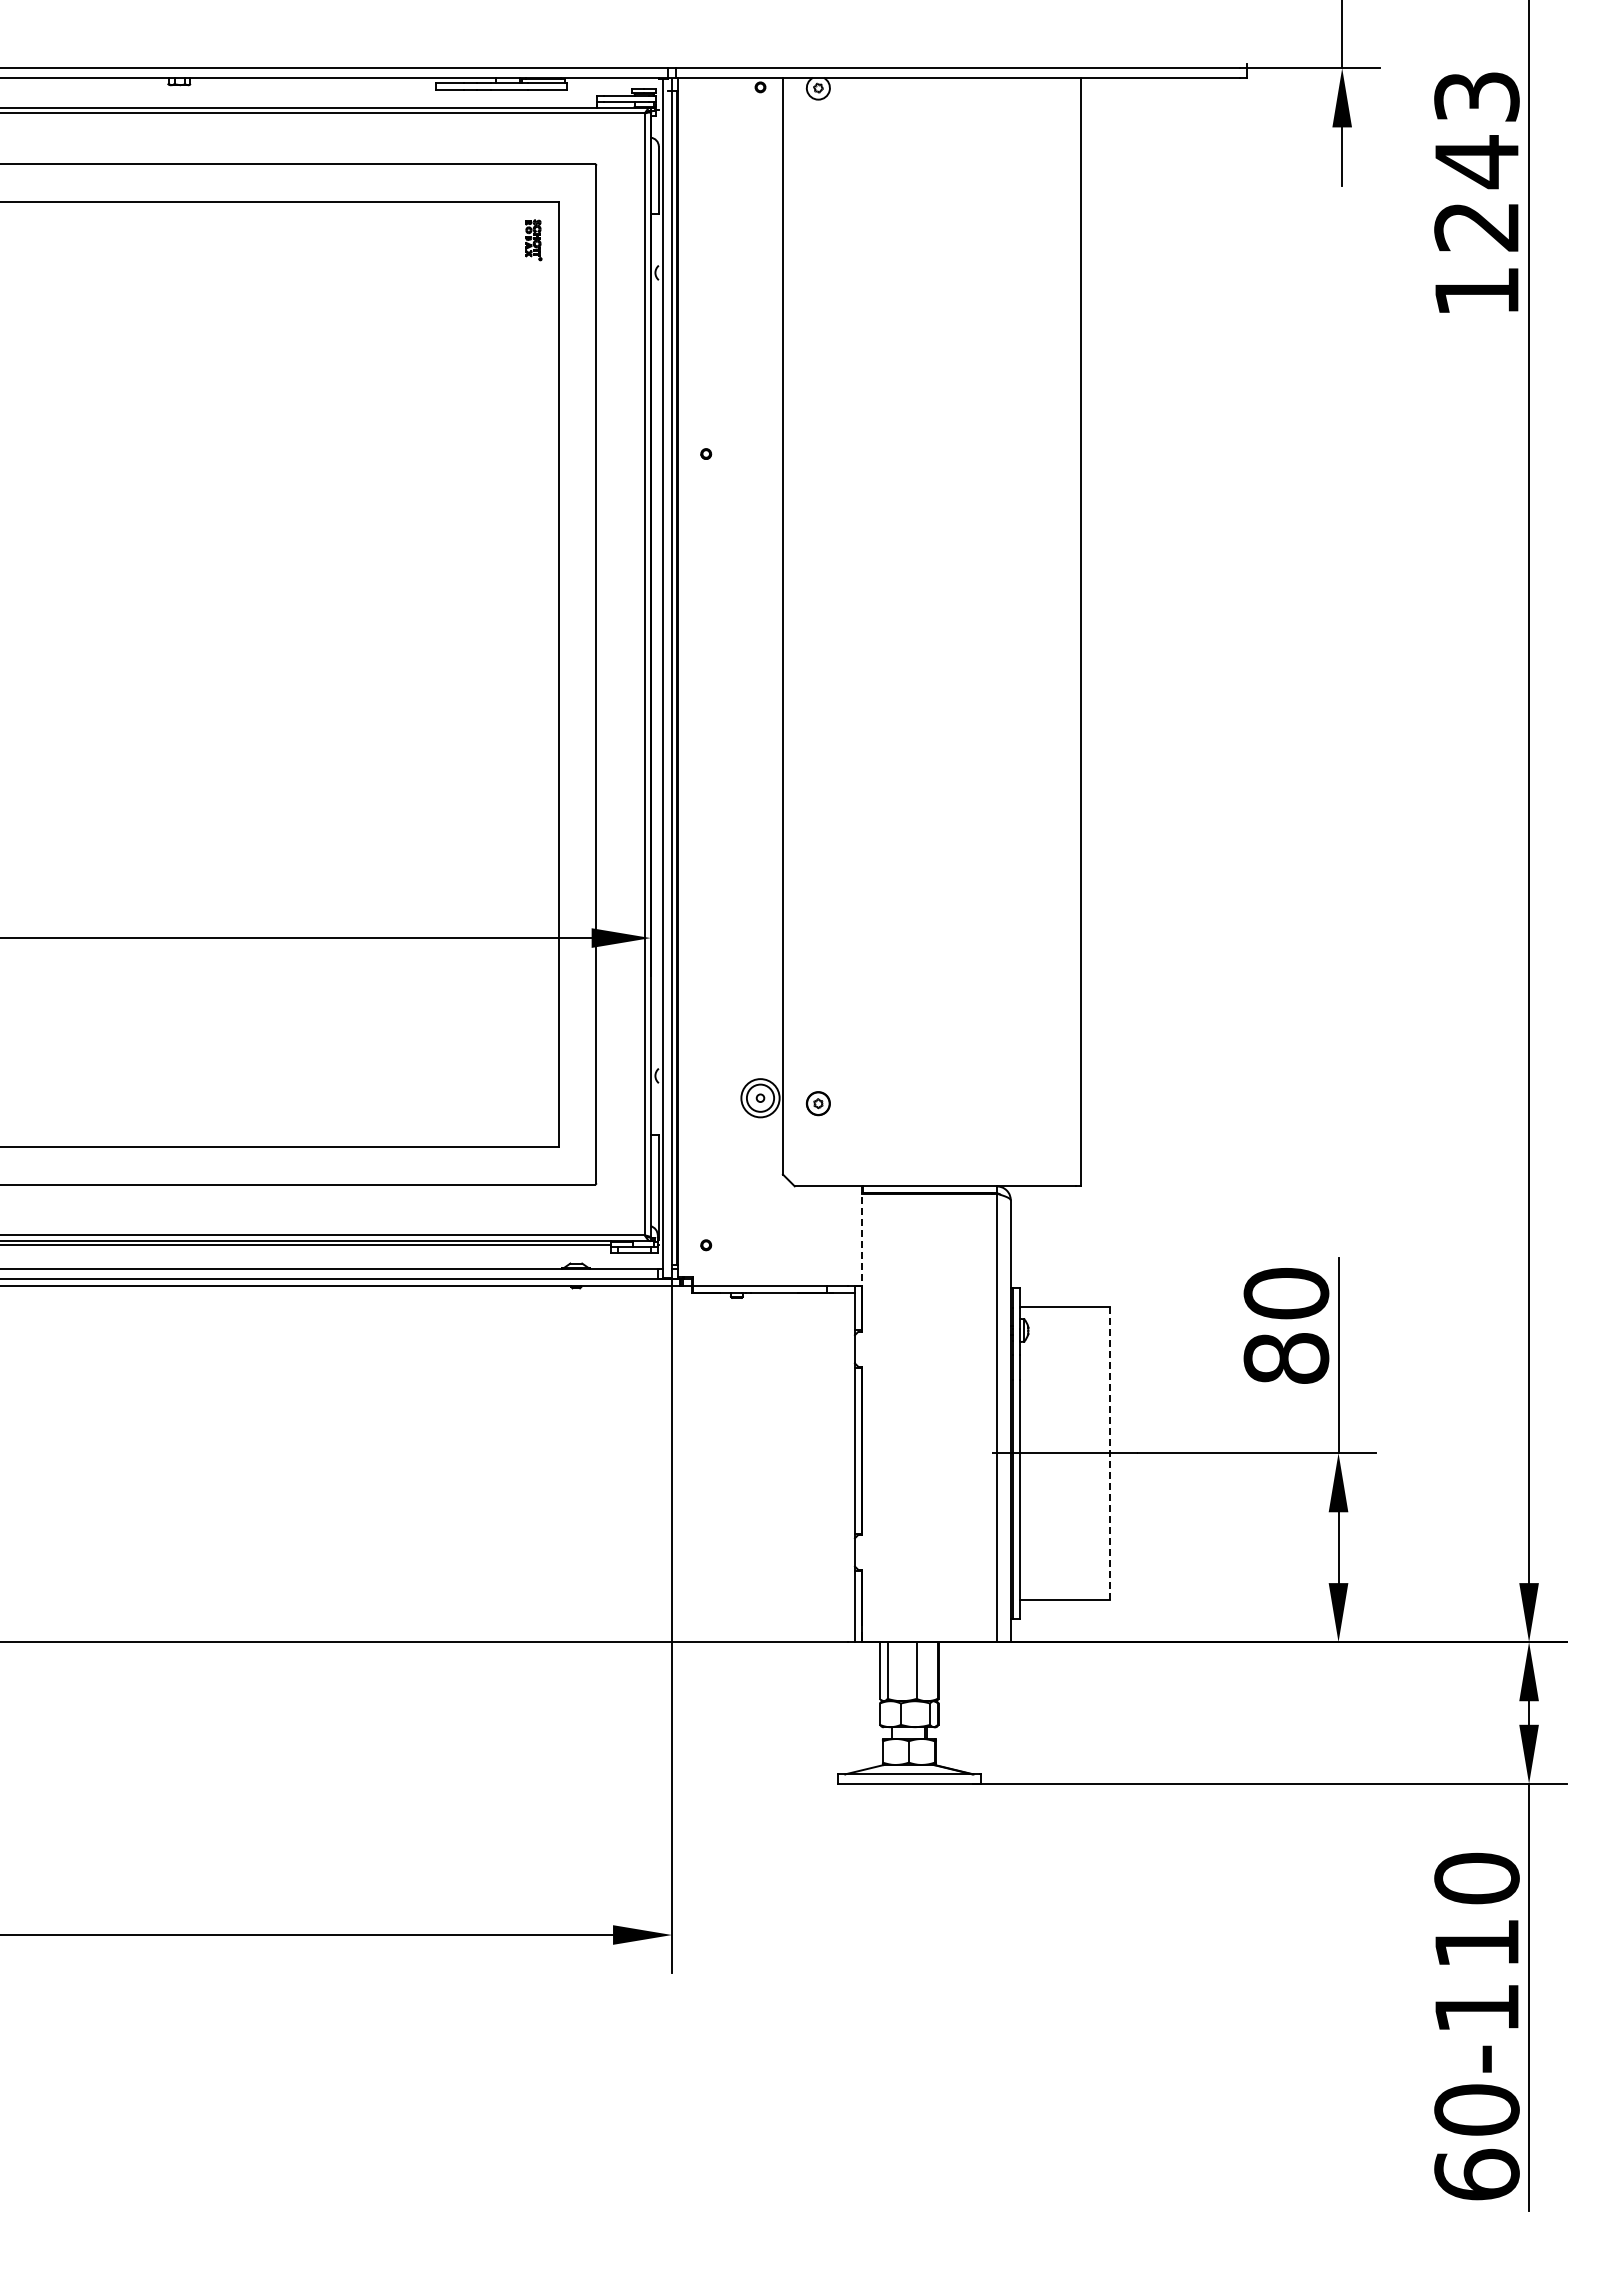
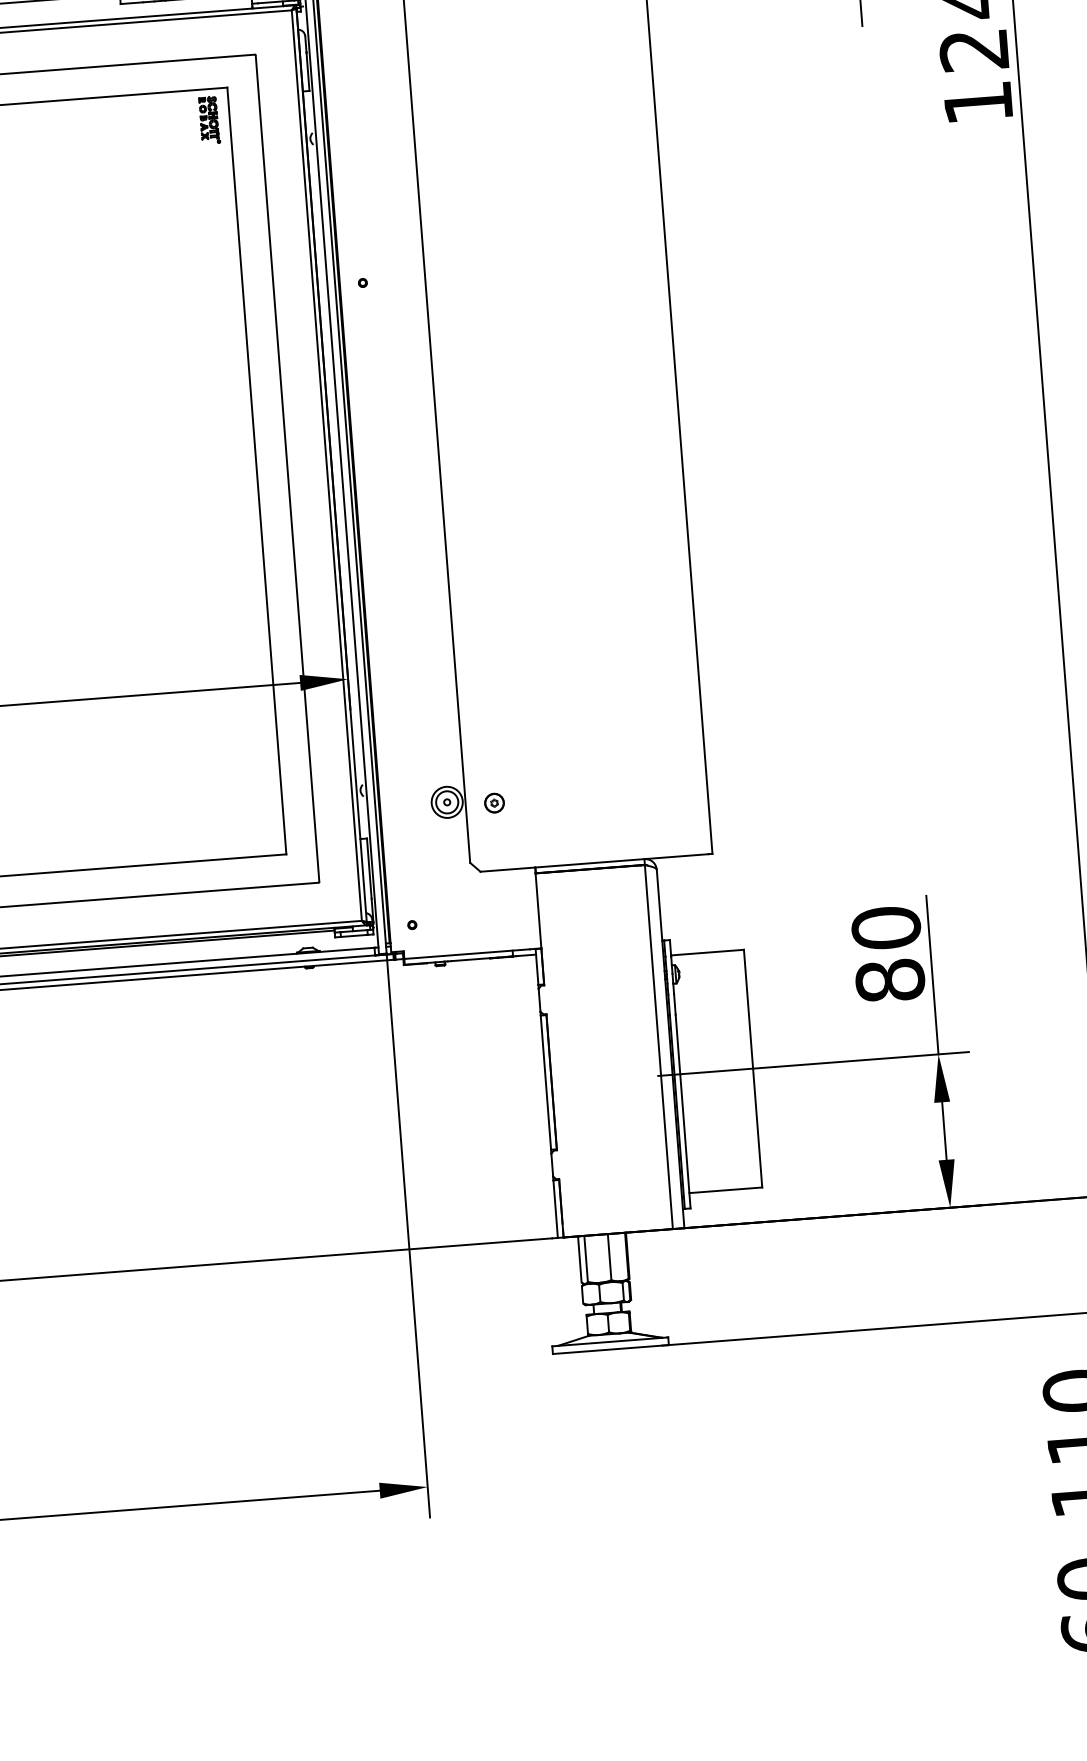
part: (533, 239) -> (209, 119), size x1.43
line: (862, 1236) -> (538, 908), dashed -> solid
line: (1110, 1453) -> (753, 1068), dashed -> solid

